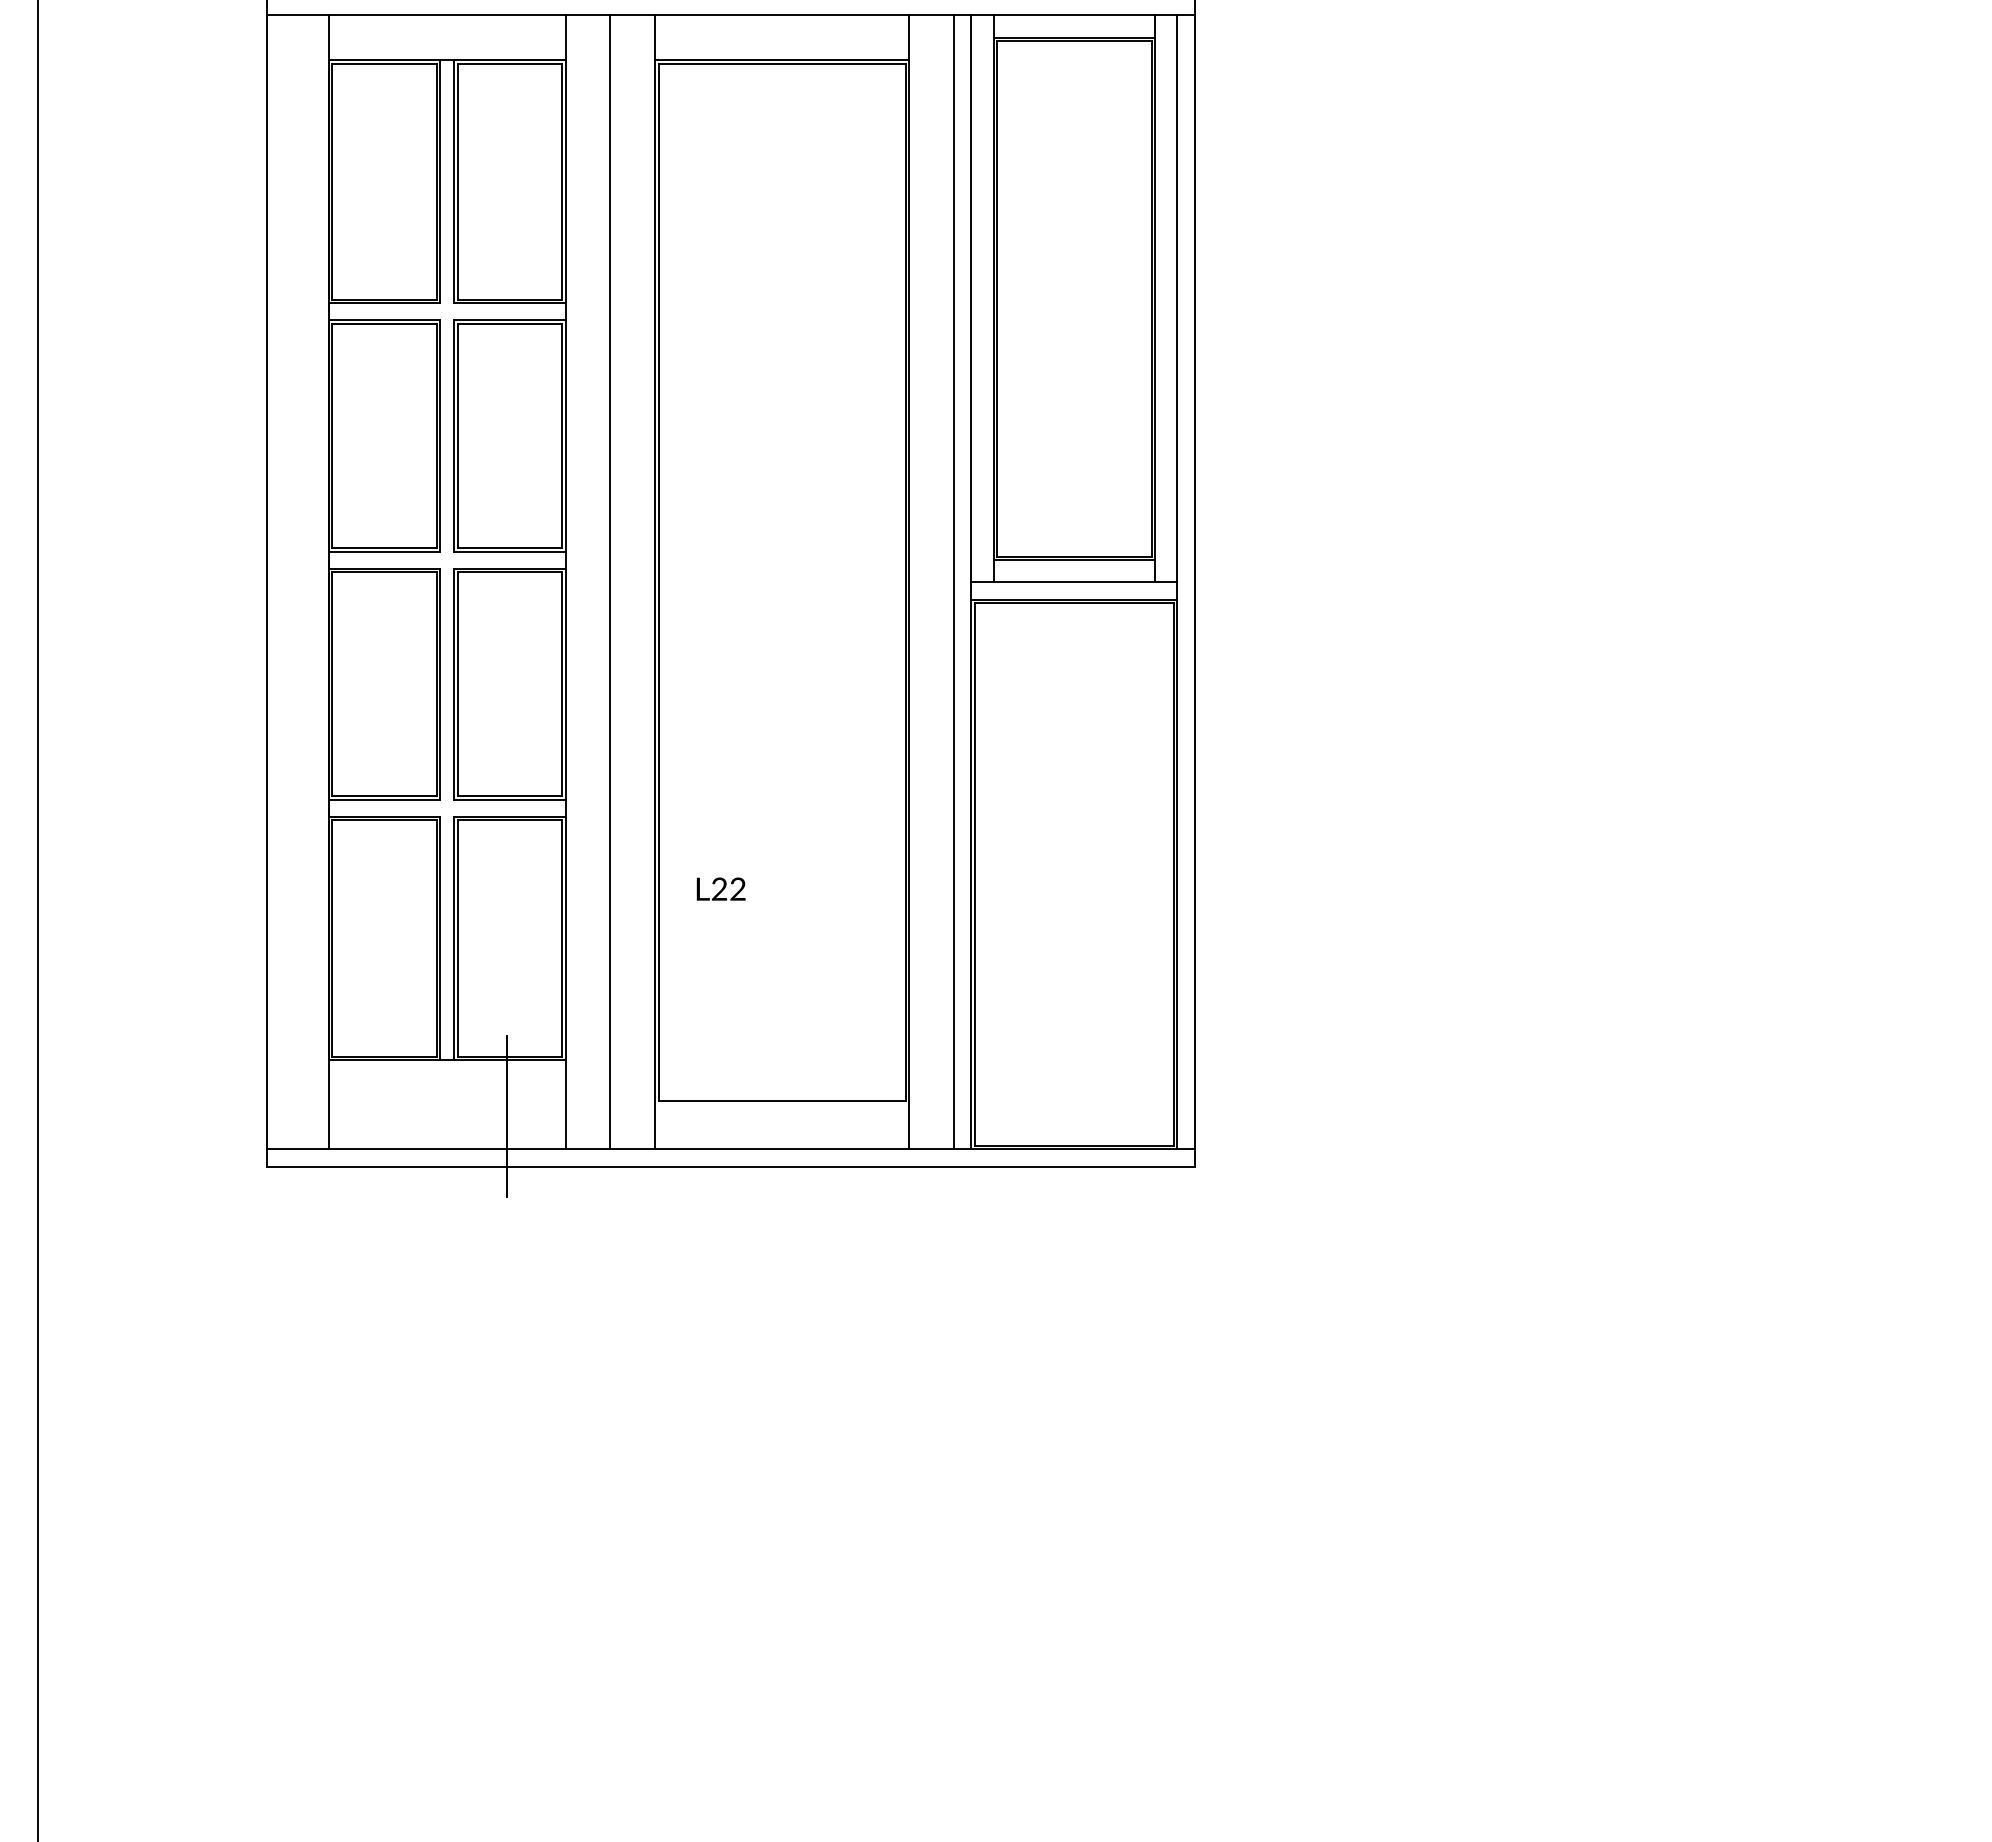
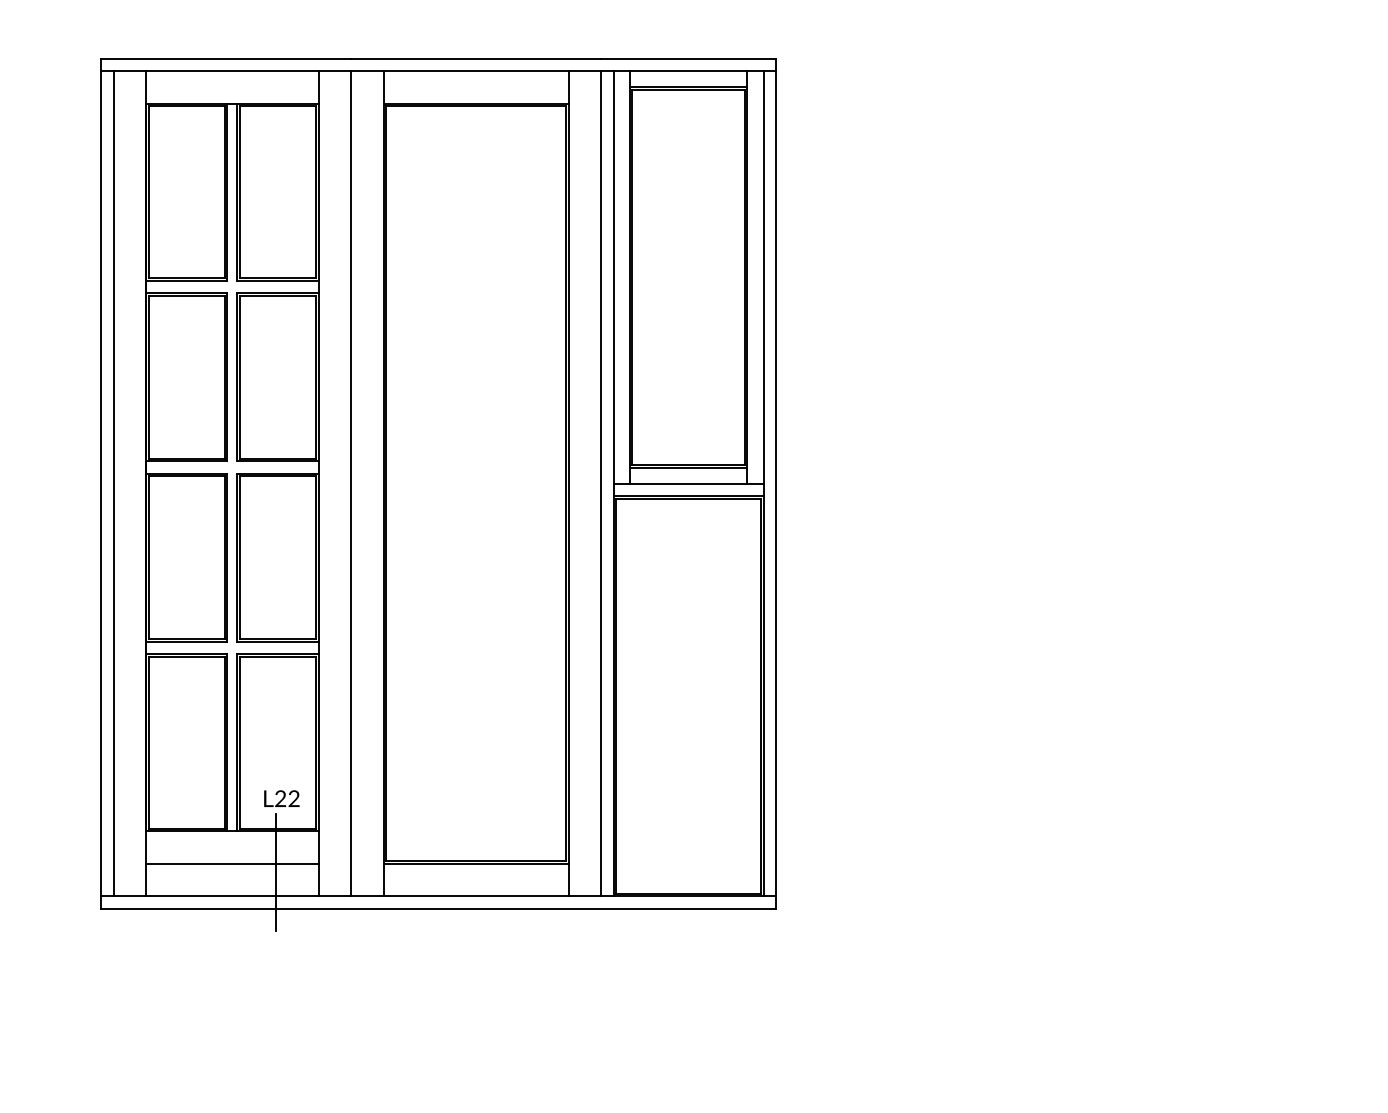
line: (283, 582) -> (113, 483), added
text: (720, 888) -> (281, 798), moved
line: (446, 1104) -> (231, 863), added
line: (781, 1104) -> (475, 863), added

